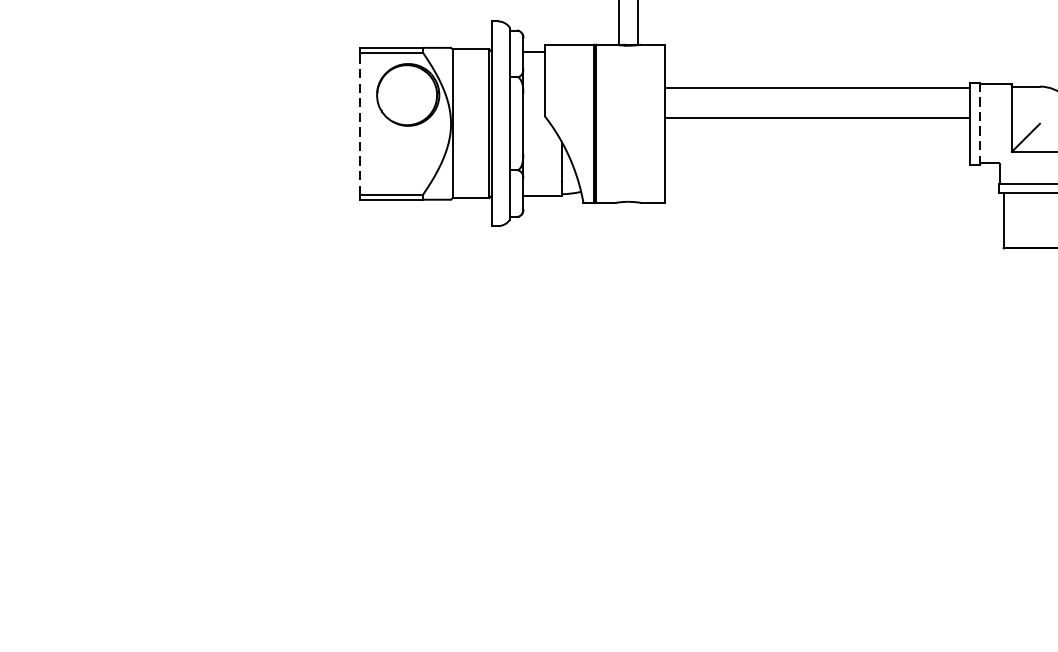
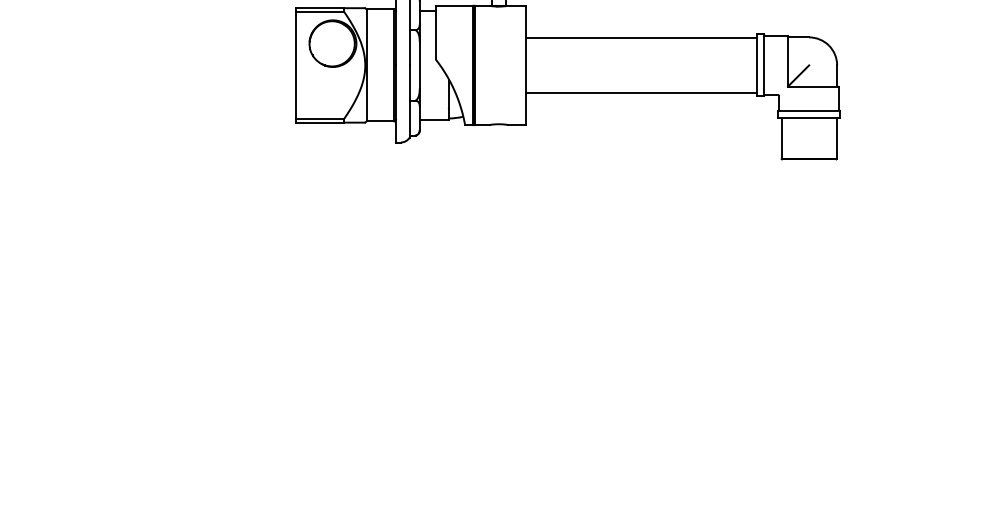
line: (817, 117) -> (641, 92), moved
line: (359, 123) -> (296, 65), dashed -> solid
line: (979, 123) -> (763, 65), dashed -> solid

